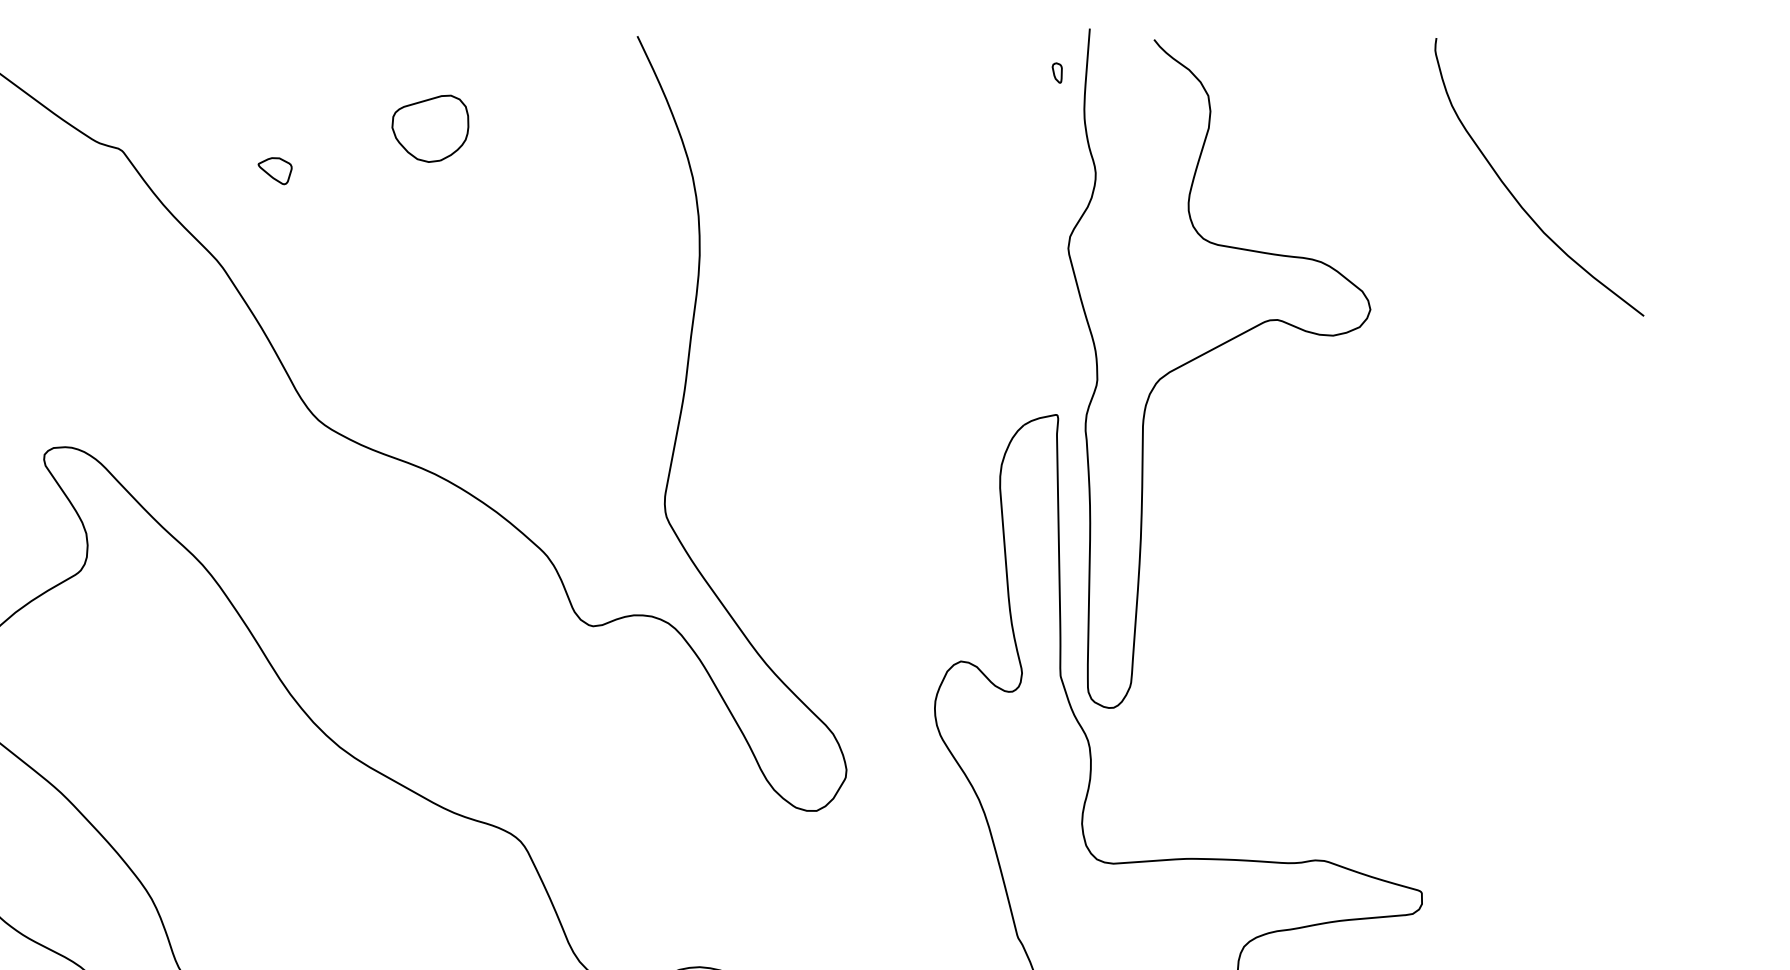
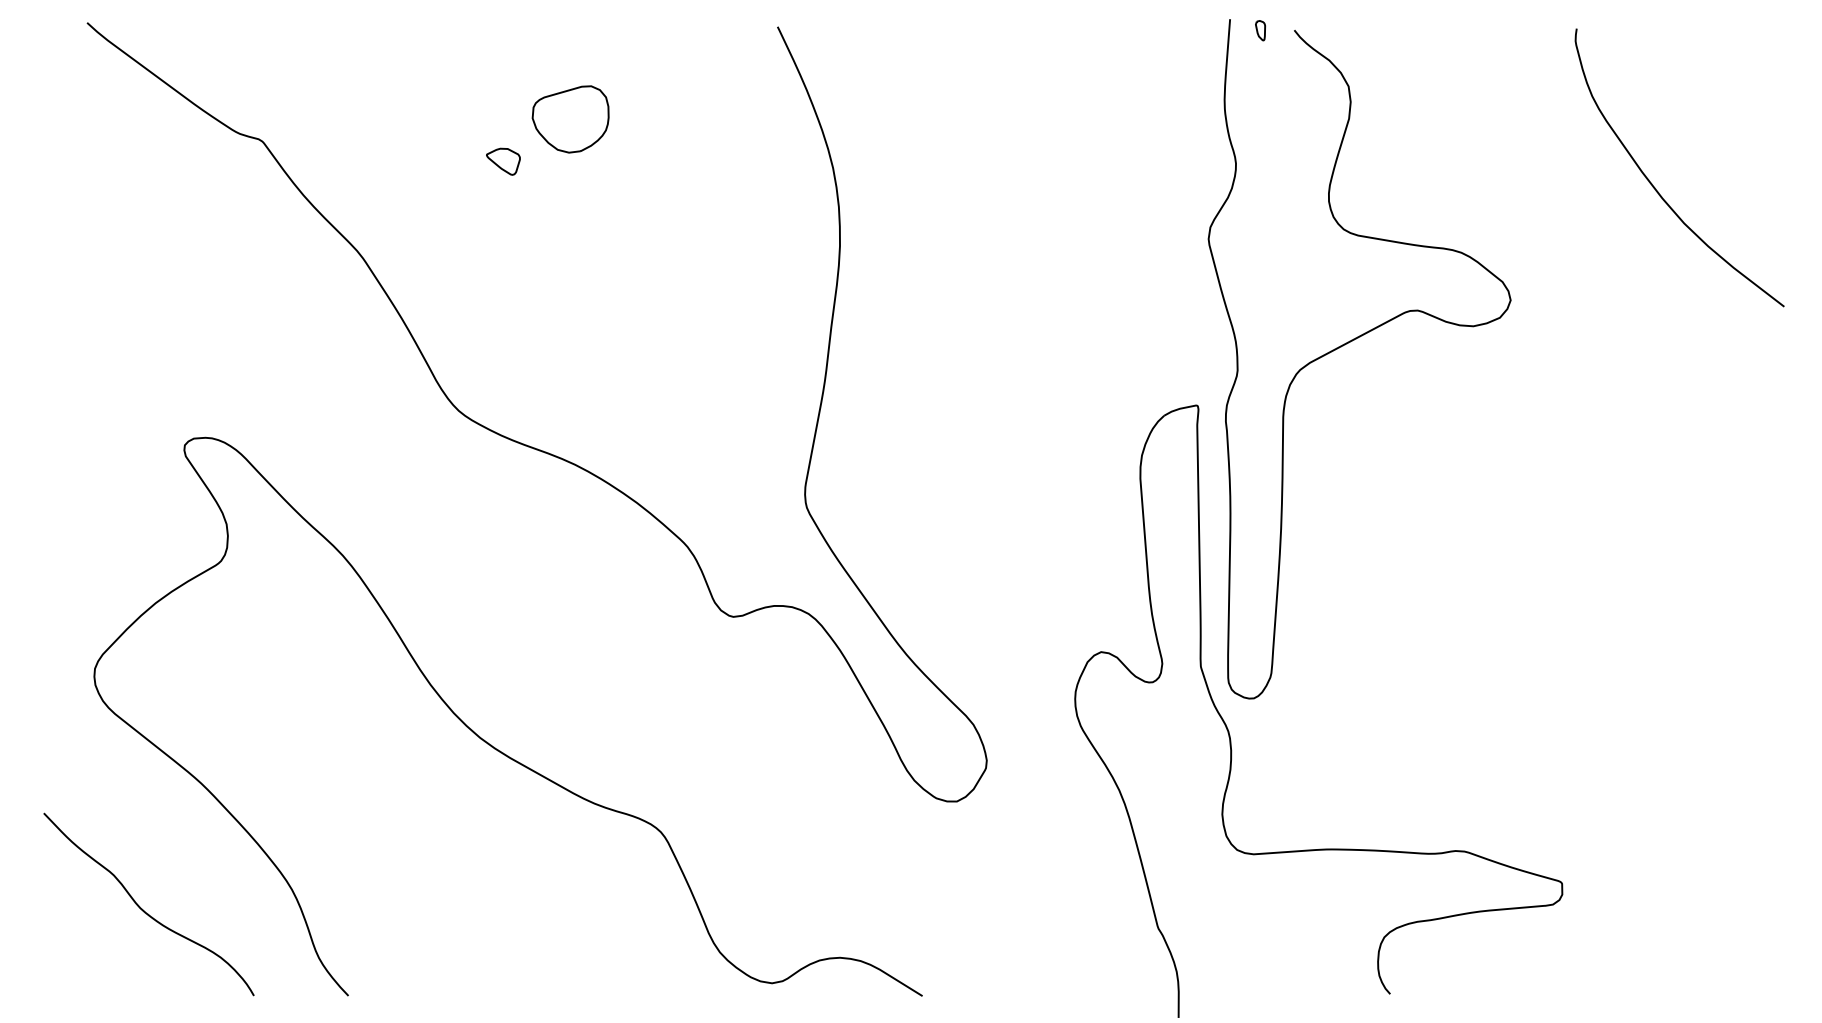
part: (1057, 72) -> (1260, 30), moved
part: (275, 170) -> (503, 161), moved

